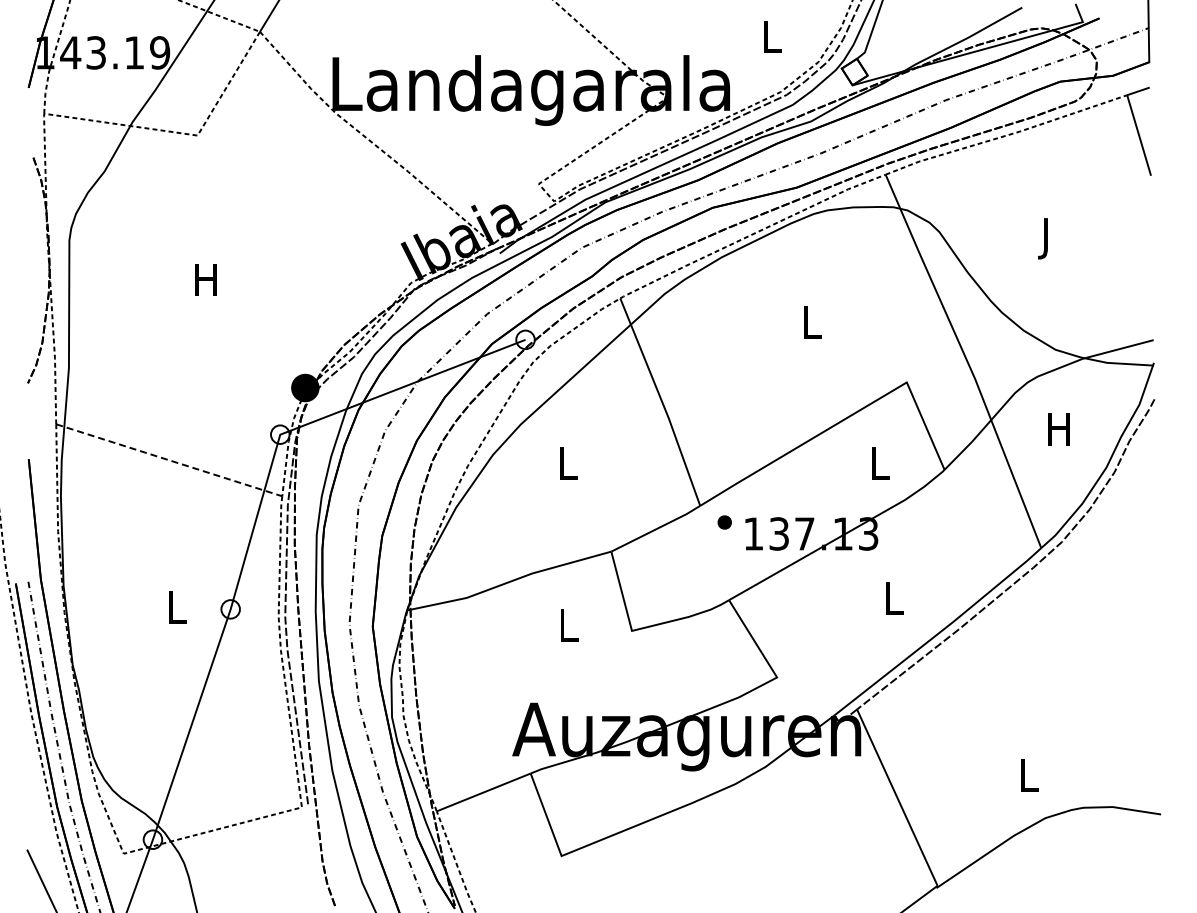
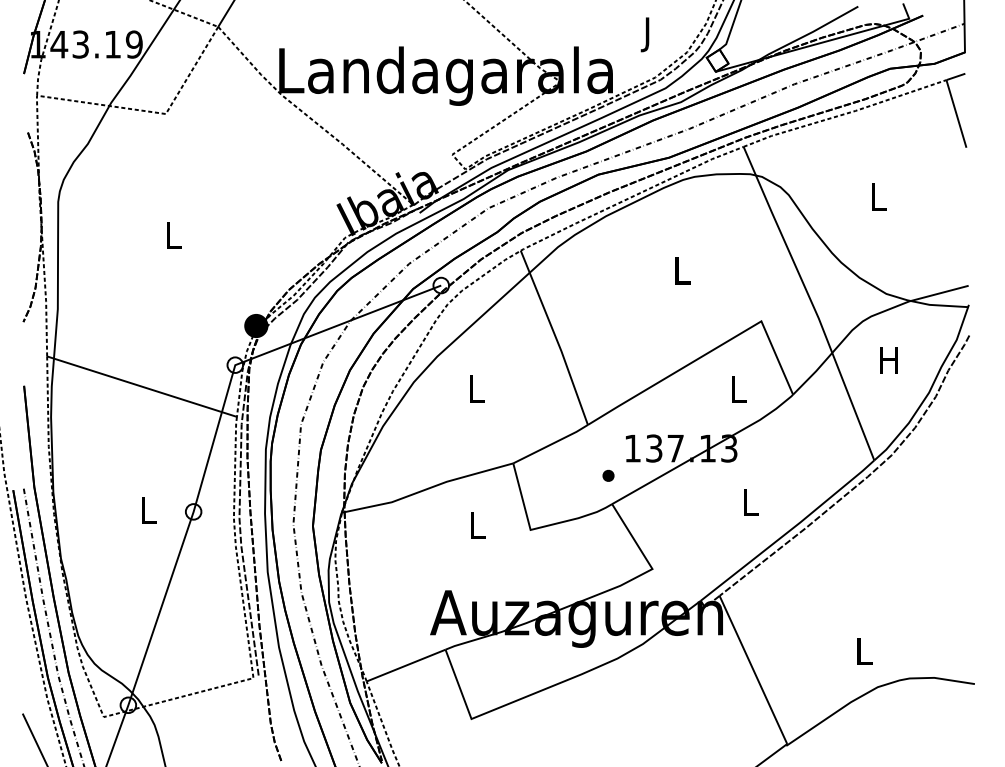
text: (772, 40) -> (648, 34), L -> J
text: (1047, 238) -> (879, 200), J -> L
text: (205, 279) -> (172, 234), H -> L
line: (169, 460) -> (142, 386), dashed -> solid
part: (724, 522) -> (608, 475), moved

